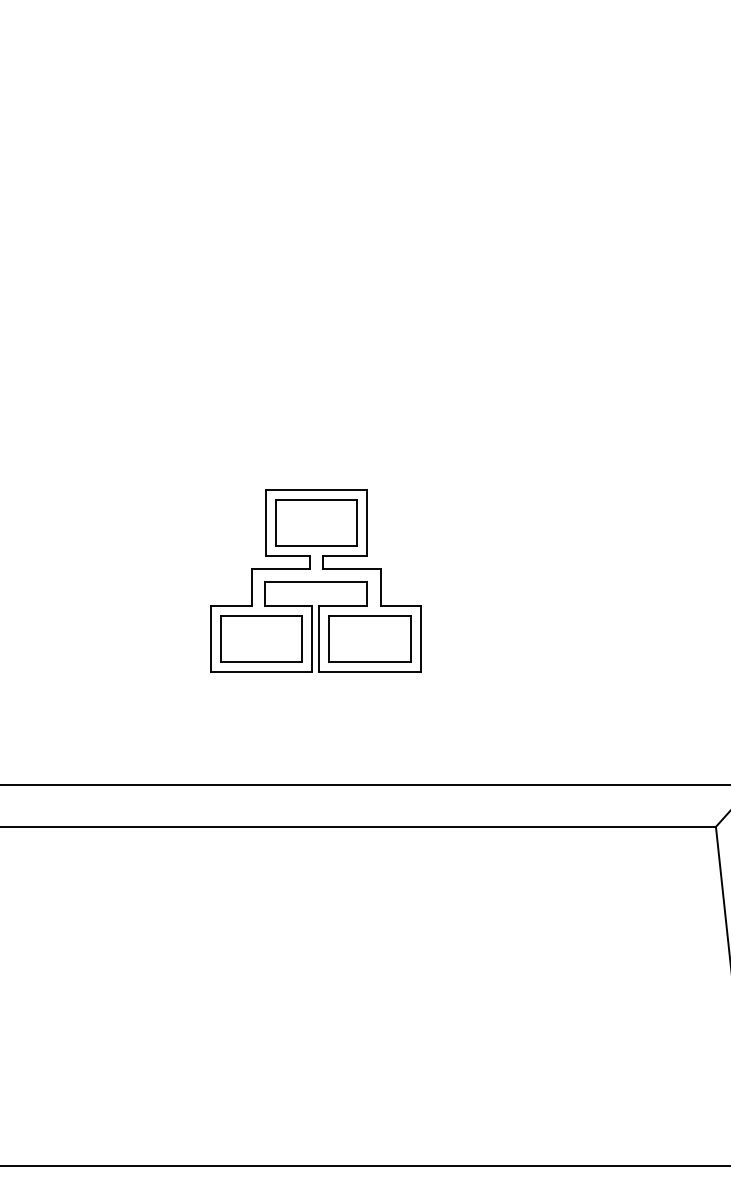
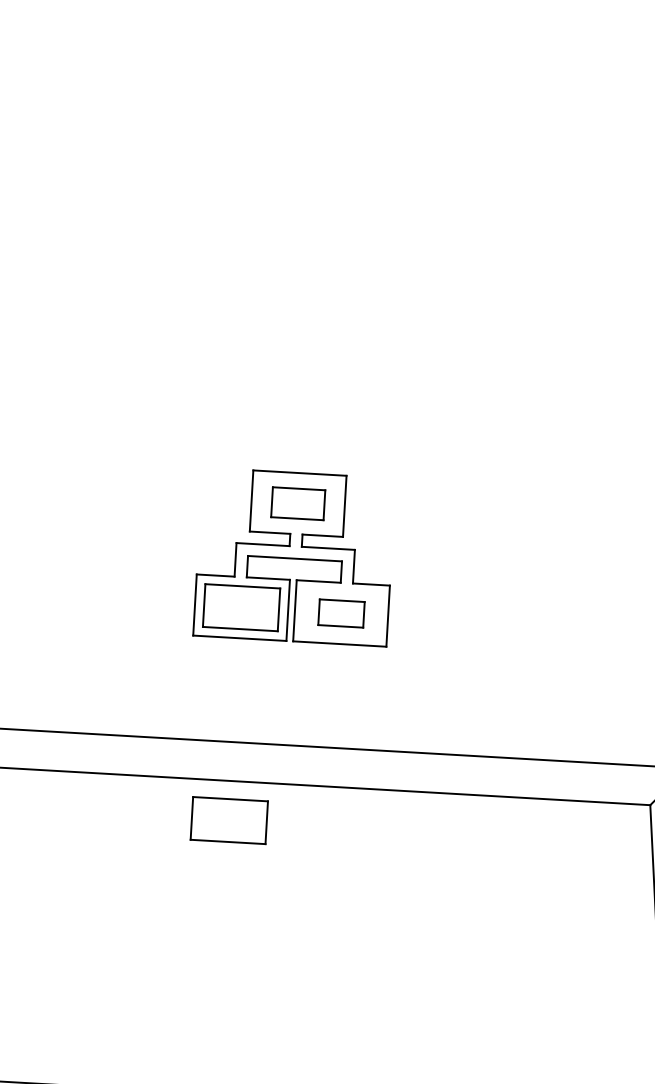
part: (316, 522) -> (298, 503), size x0.7
part: (369, 638) -> (341, 613), size x0.6
part: (261, 869) -> (229, 820), added

